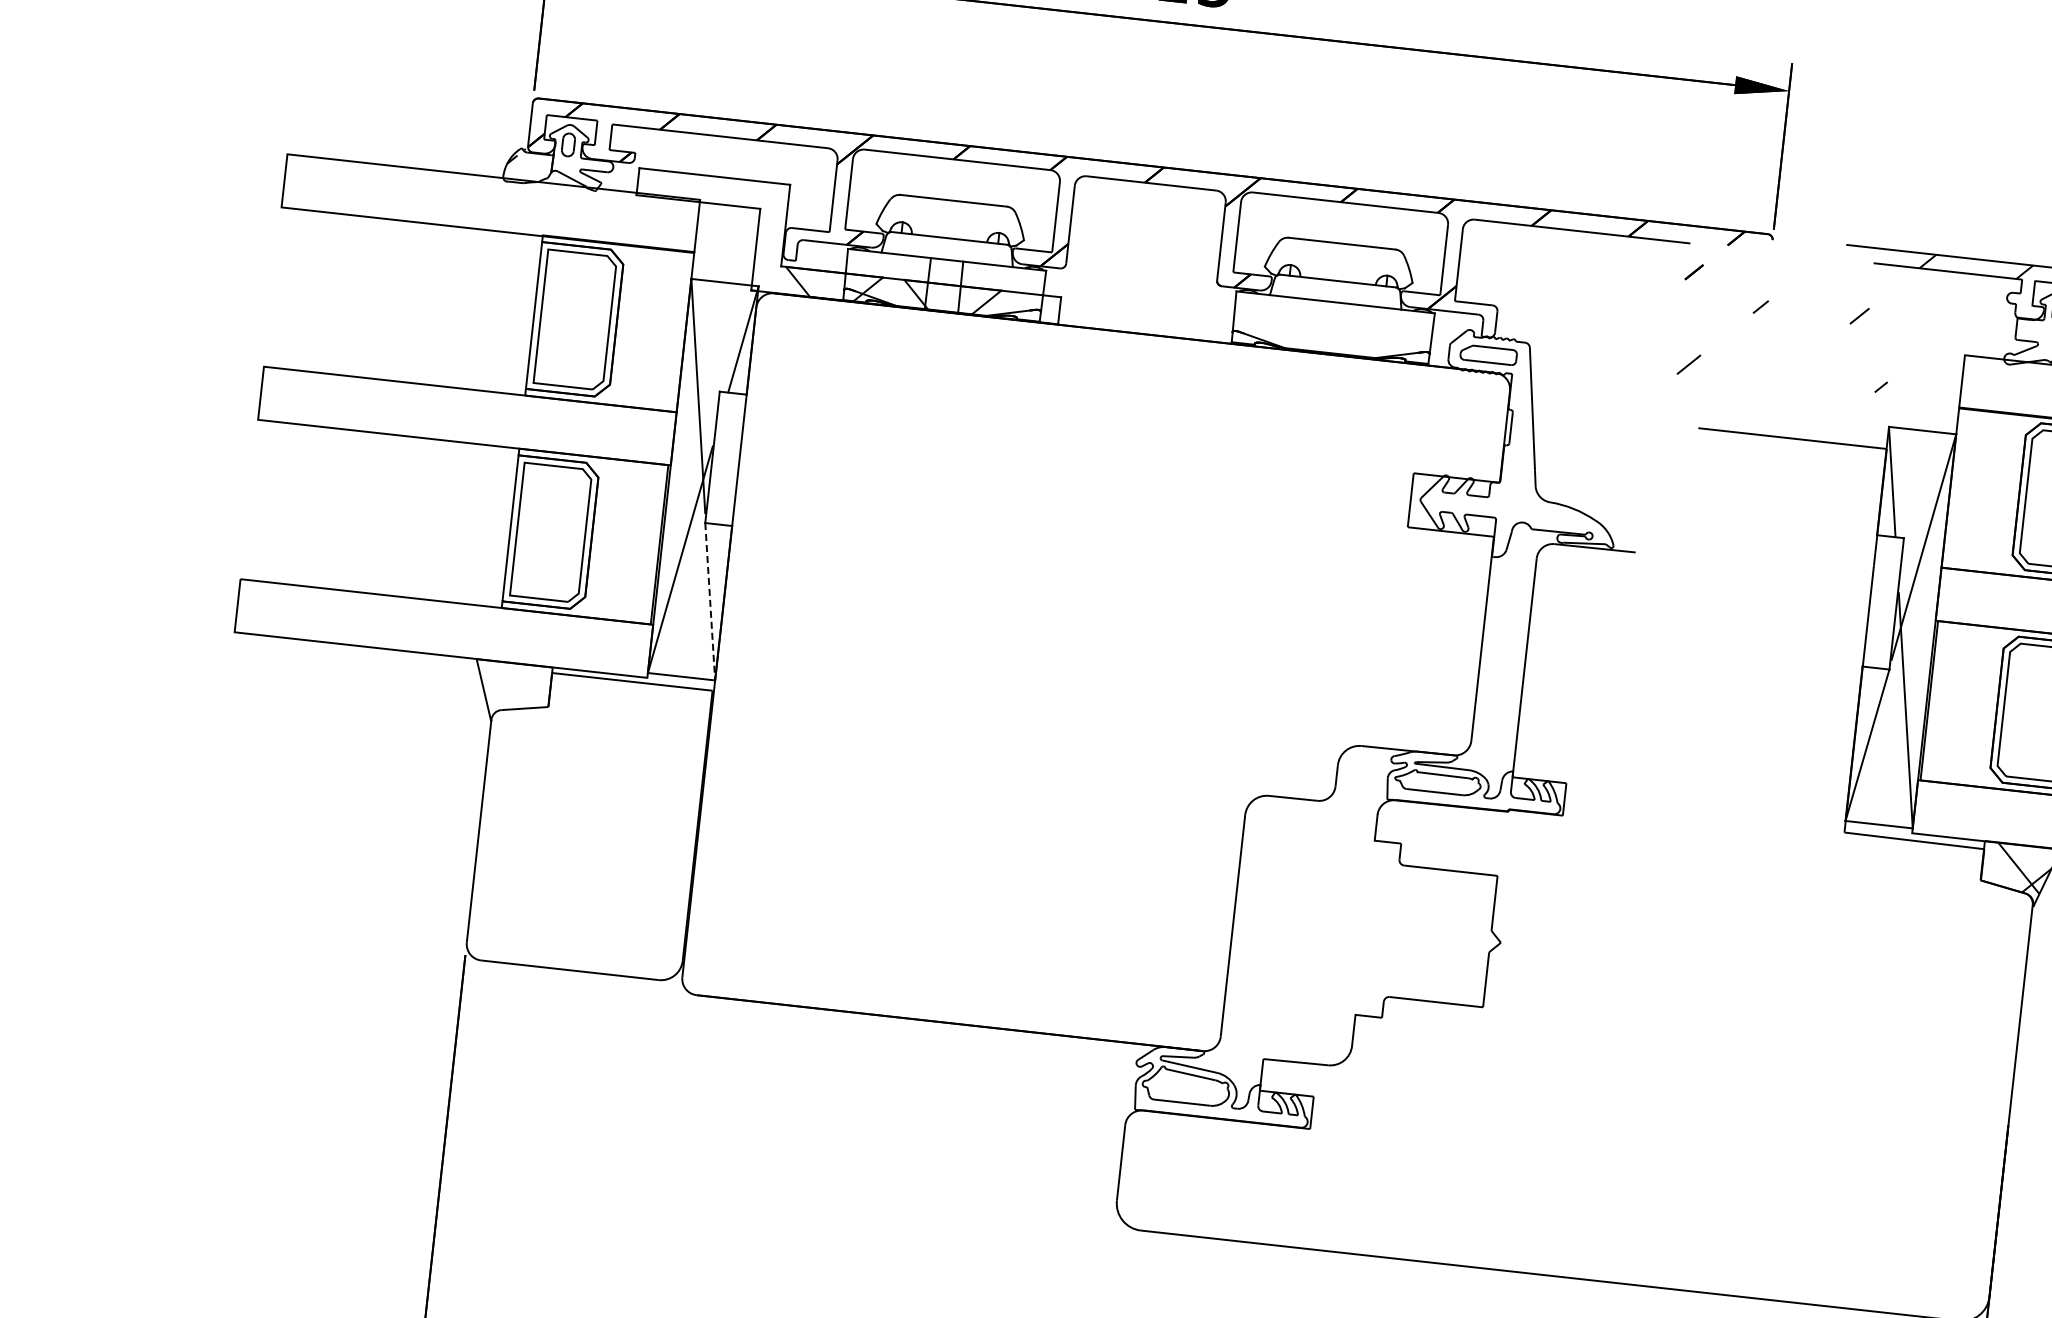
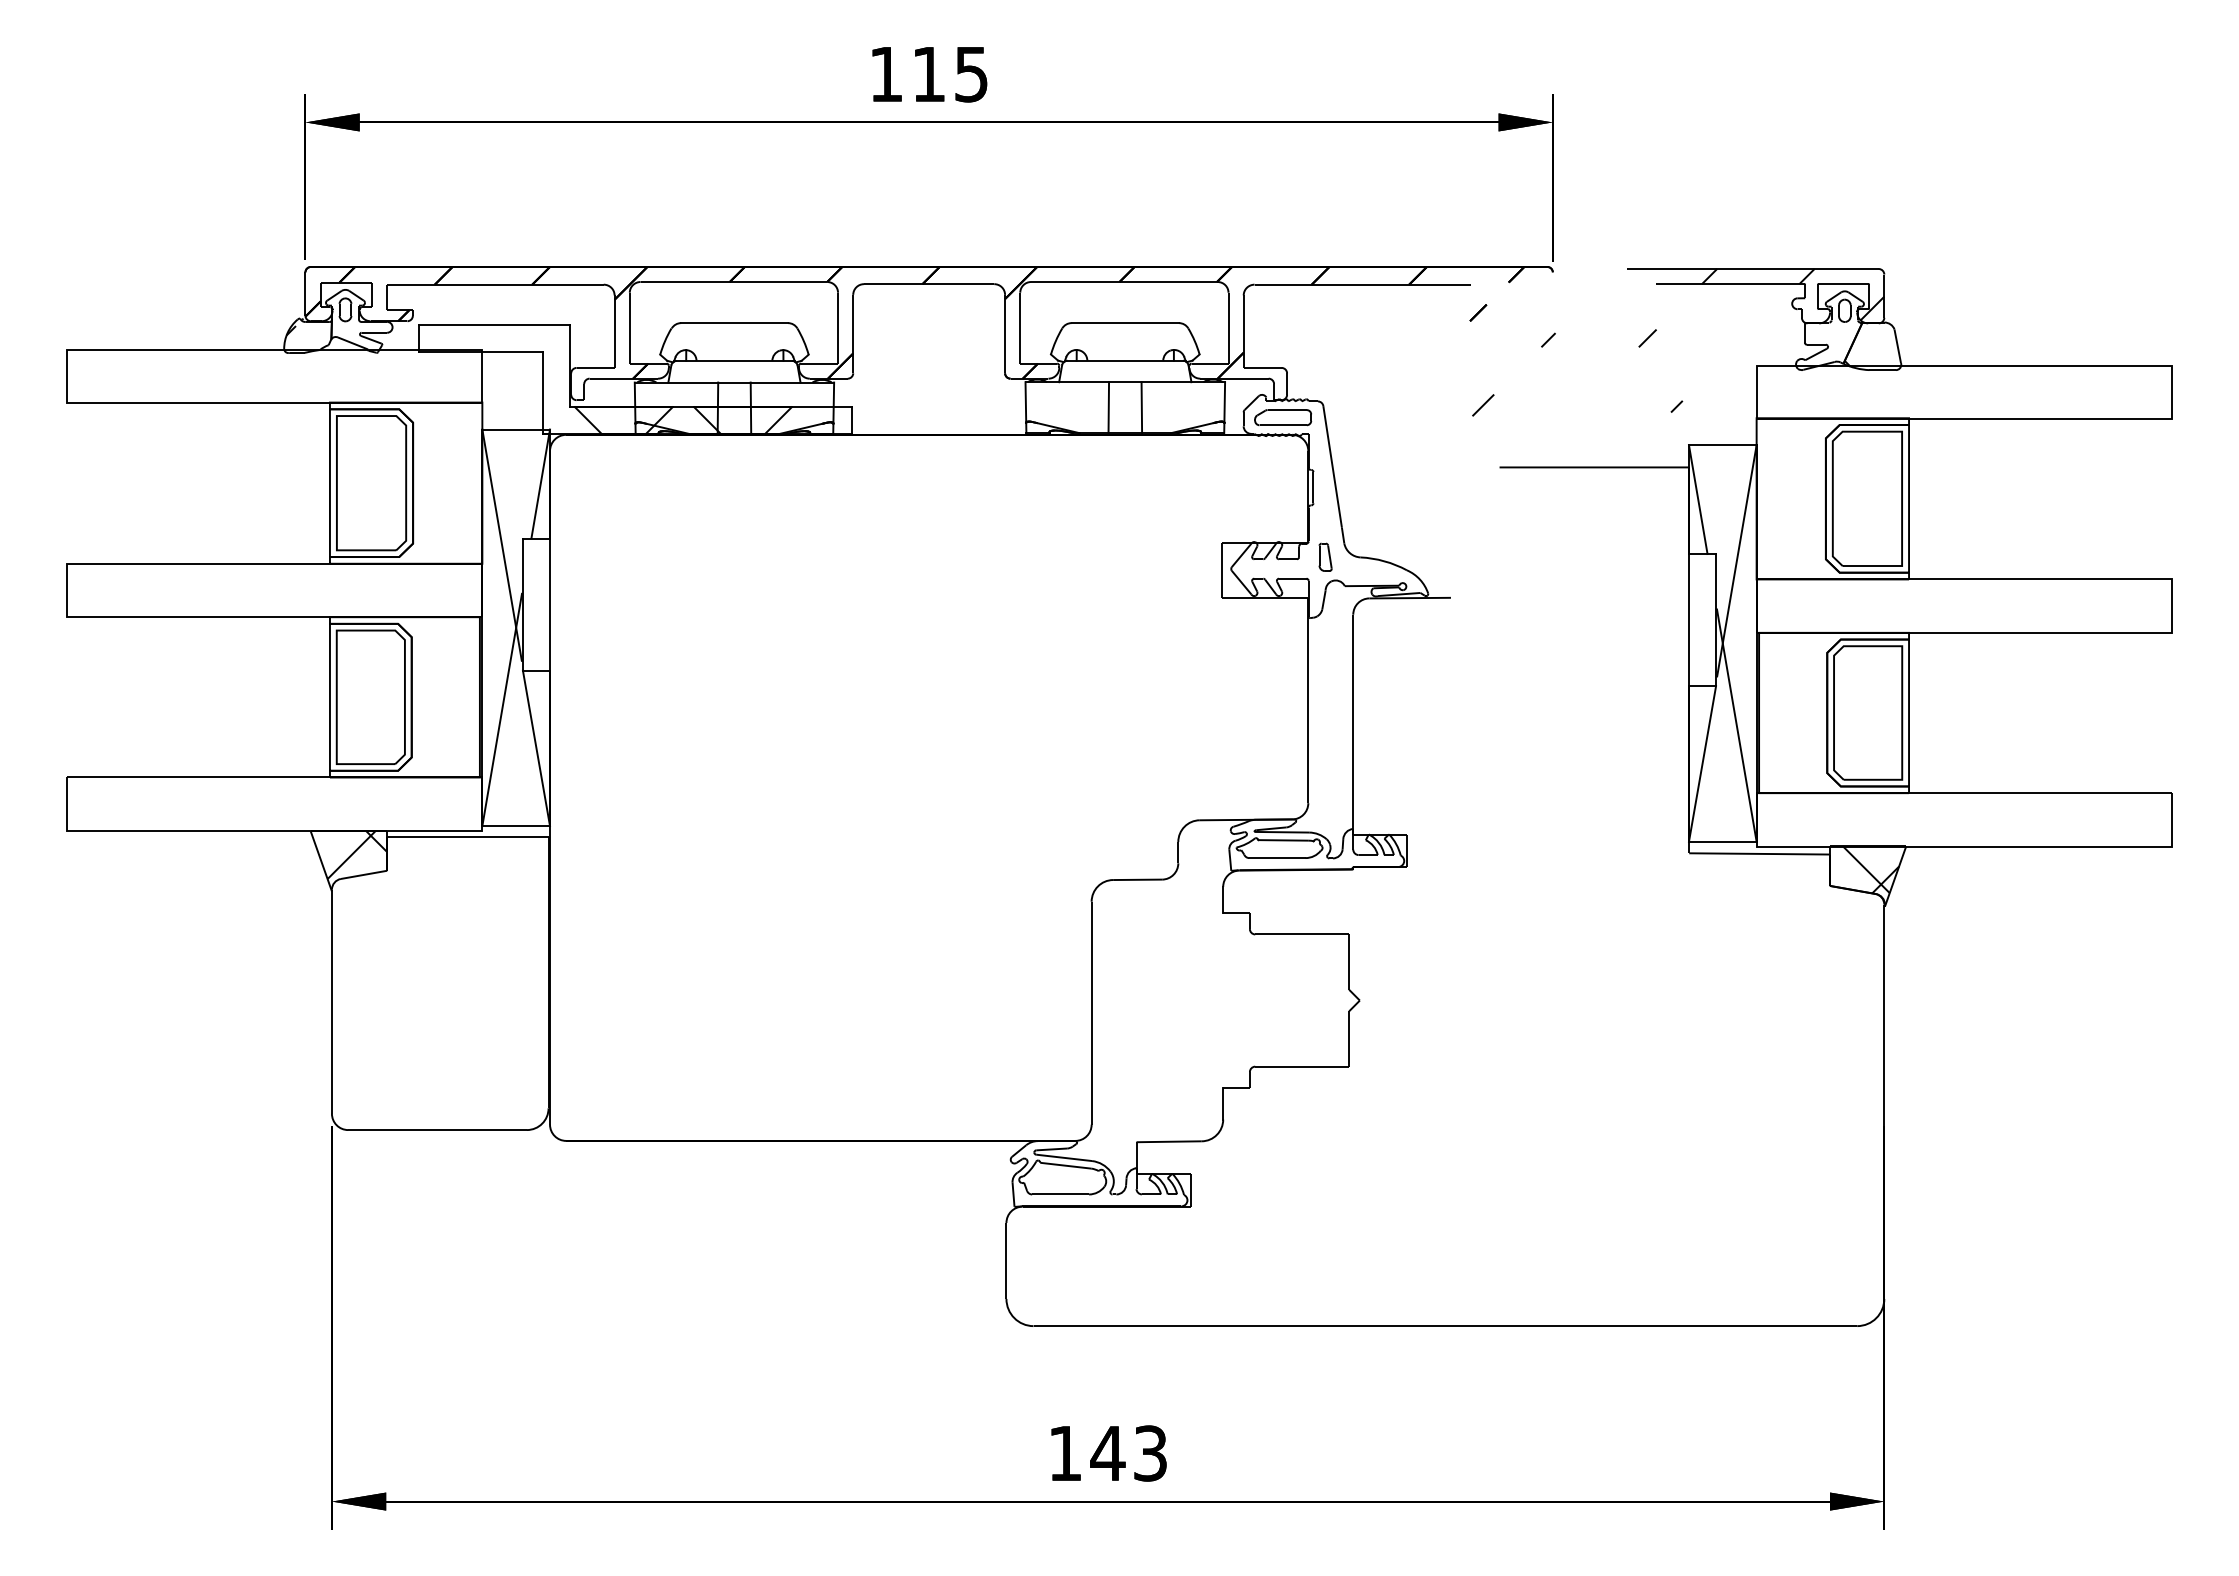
line: (1316, 325) -> (1108, 407), added
line: (1348, 329) -> (1141, 407), added
part: (1515, 497) -> (1325, 556), added
line: (710, 601) -> (536, 748), dashed -> solid
hatch: (520, 688) -> (357, 855), added

